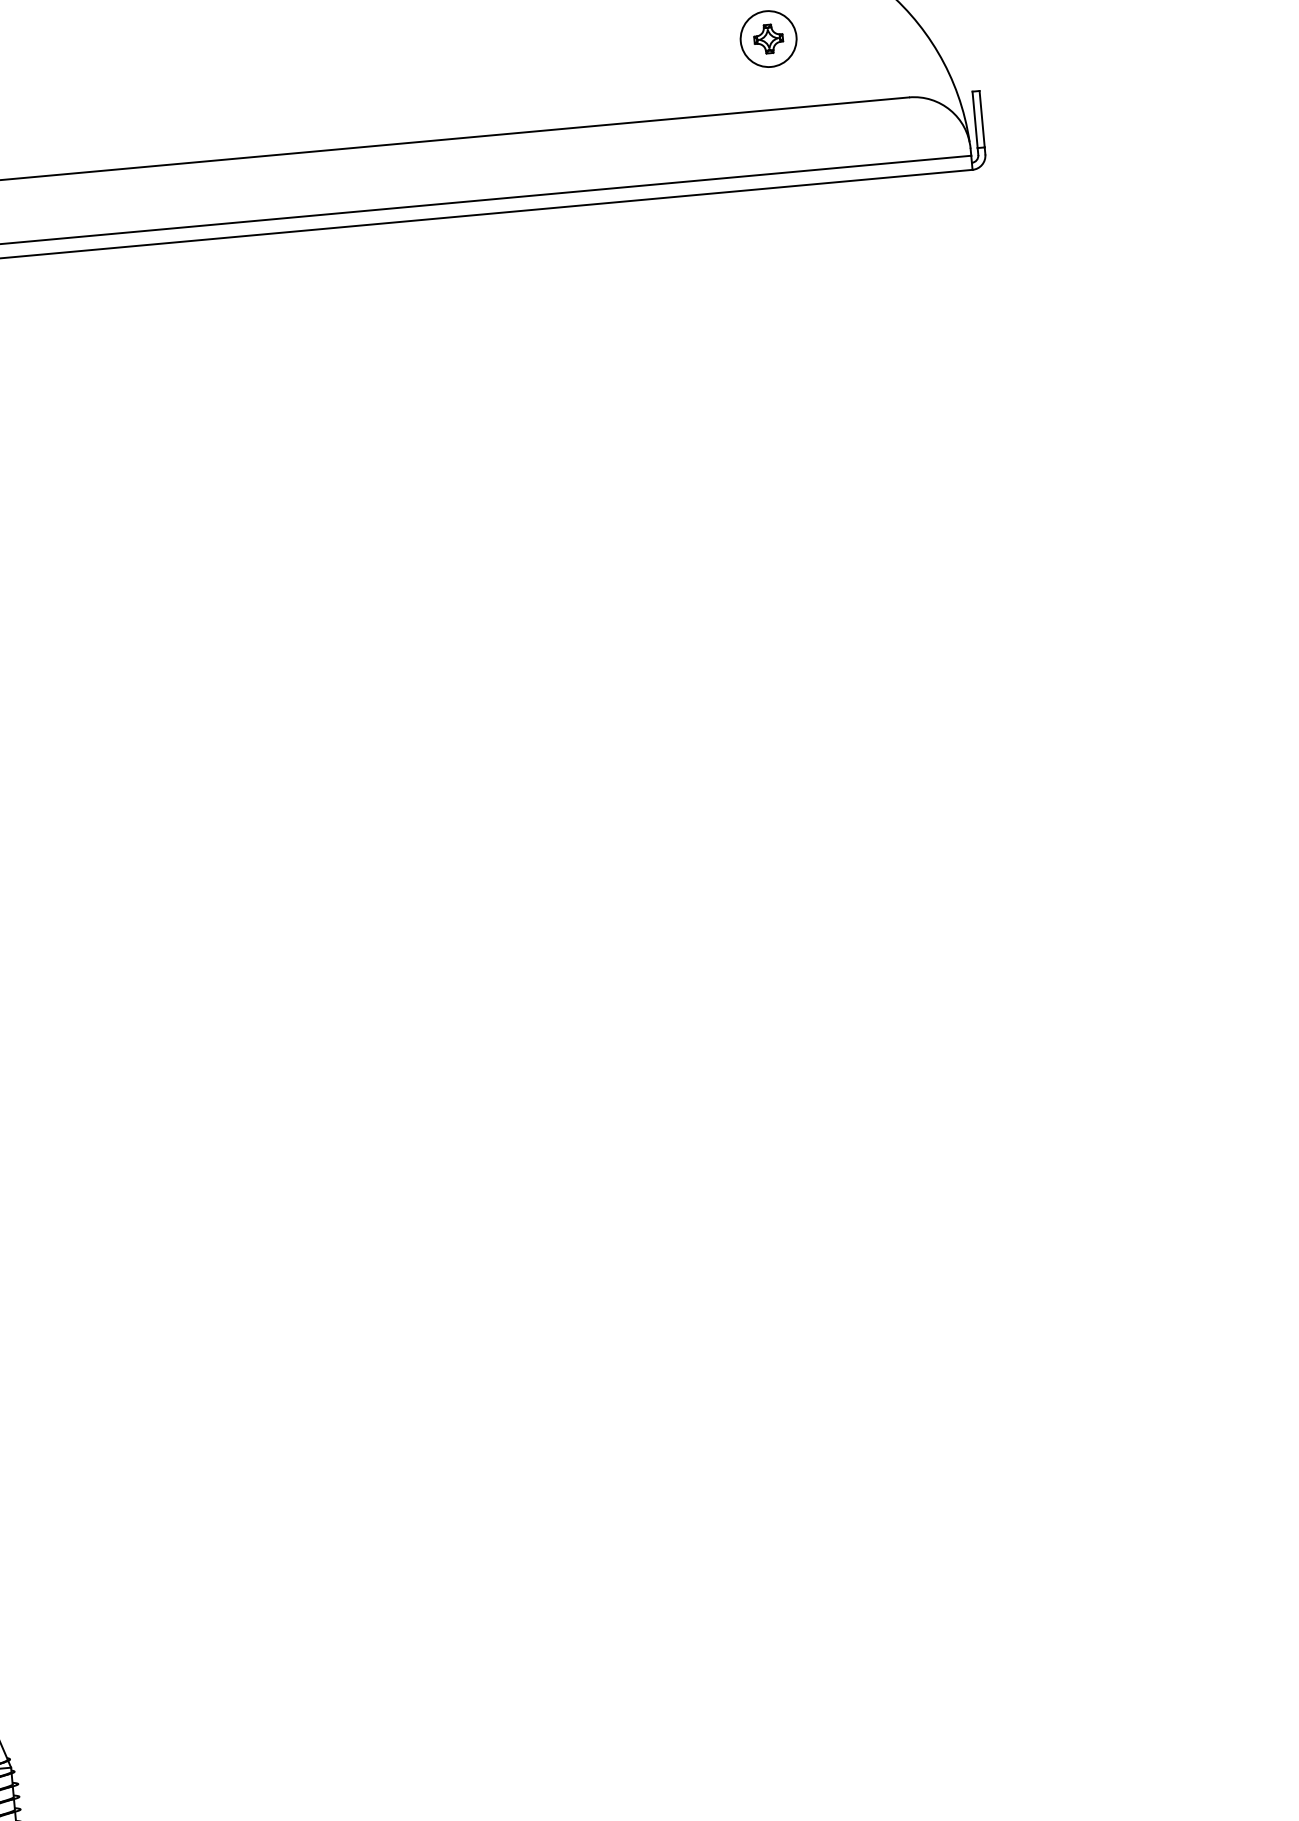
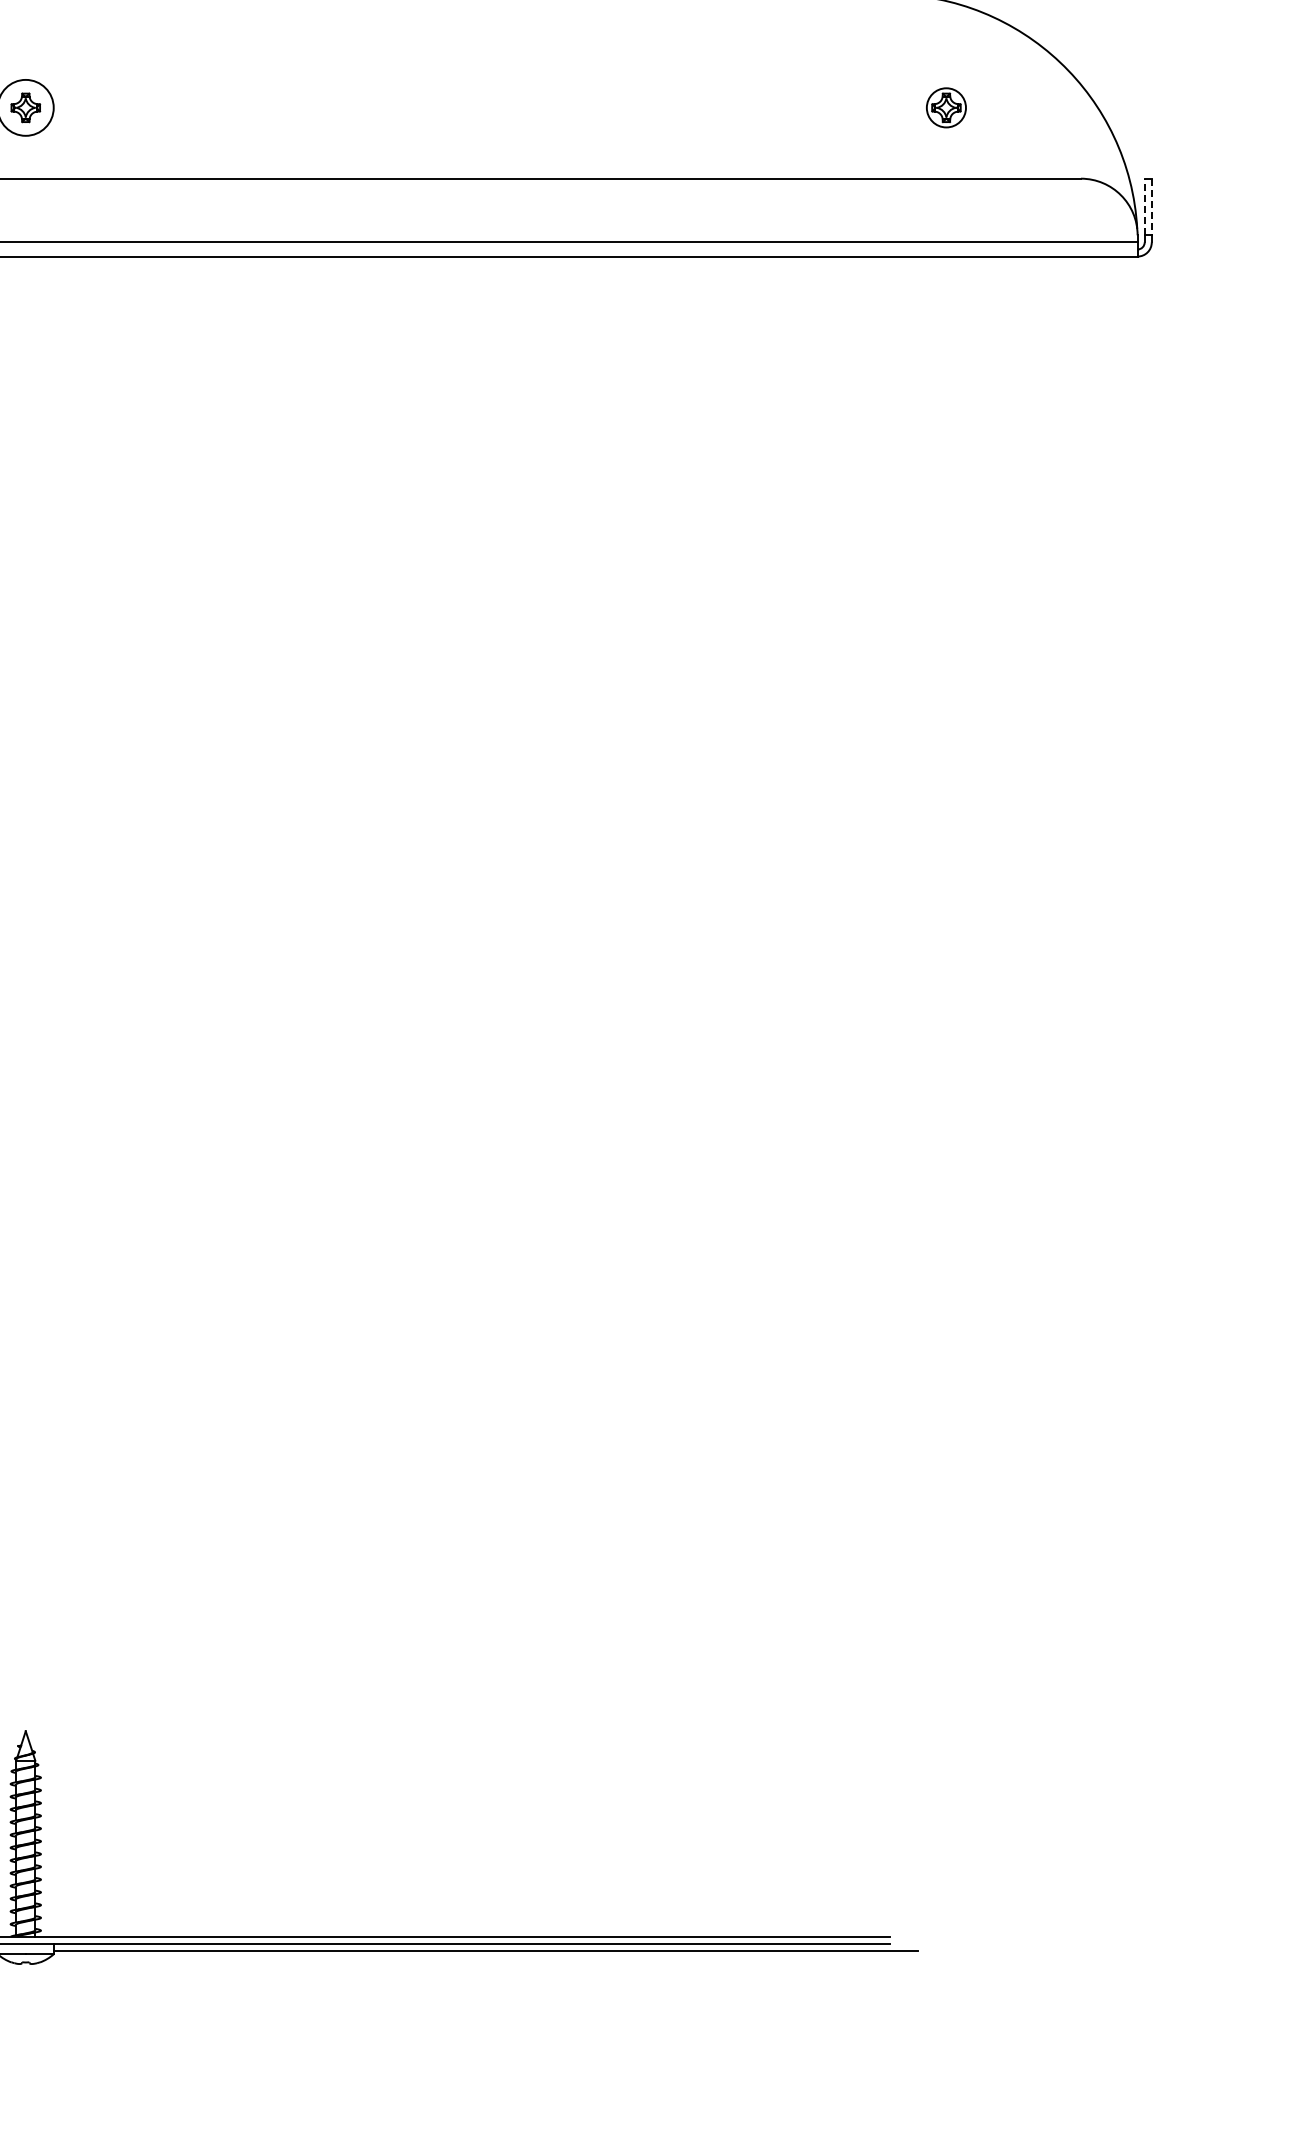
circle: (768, 38) -> (946, 107), size x0.7
line: (974, 119) -> (1144, 206), solid -> dashed
line: (981, 119) -> (1151, 207), solid -> dashed

